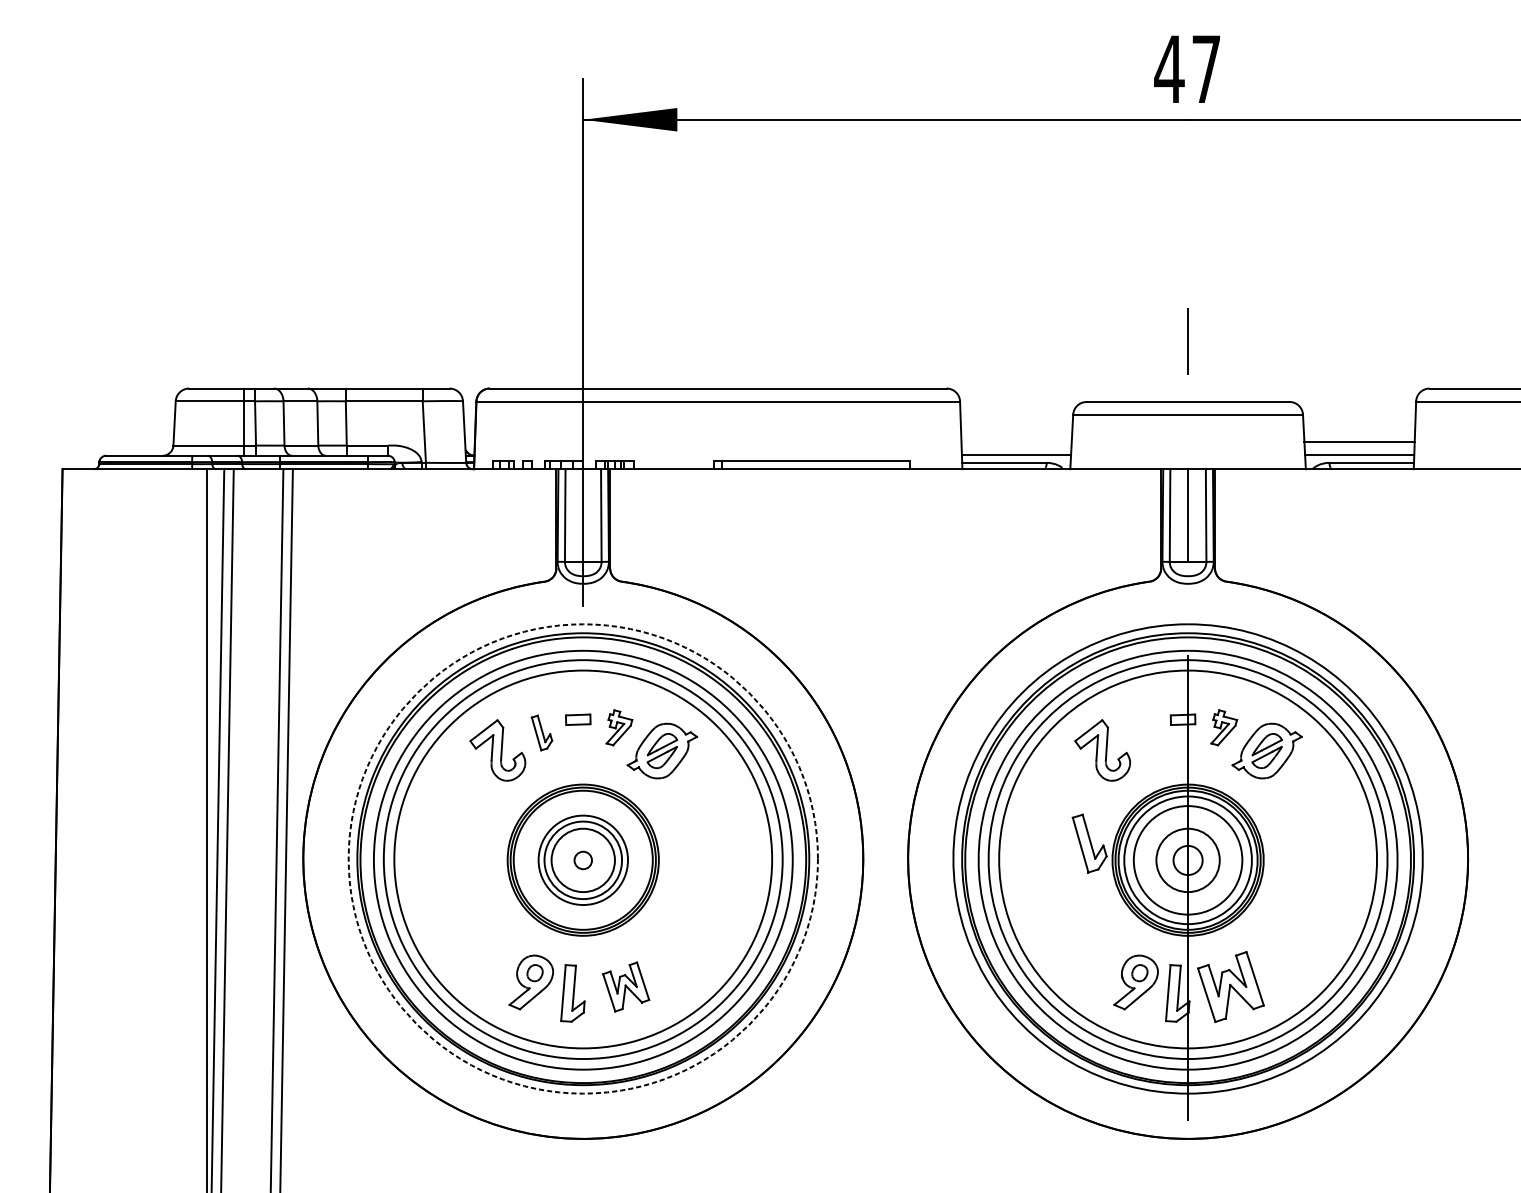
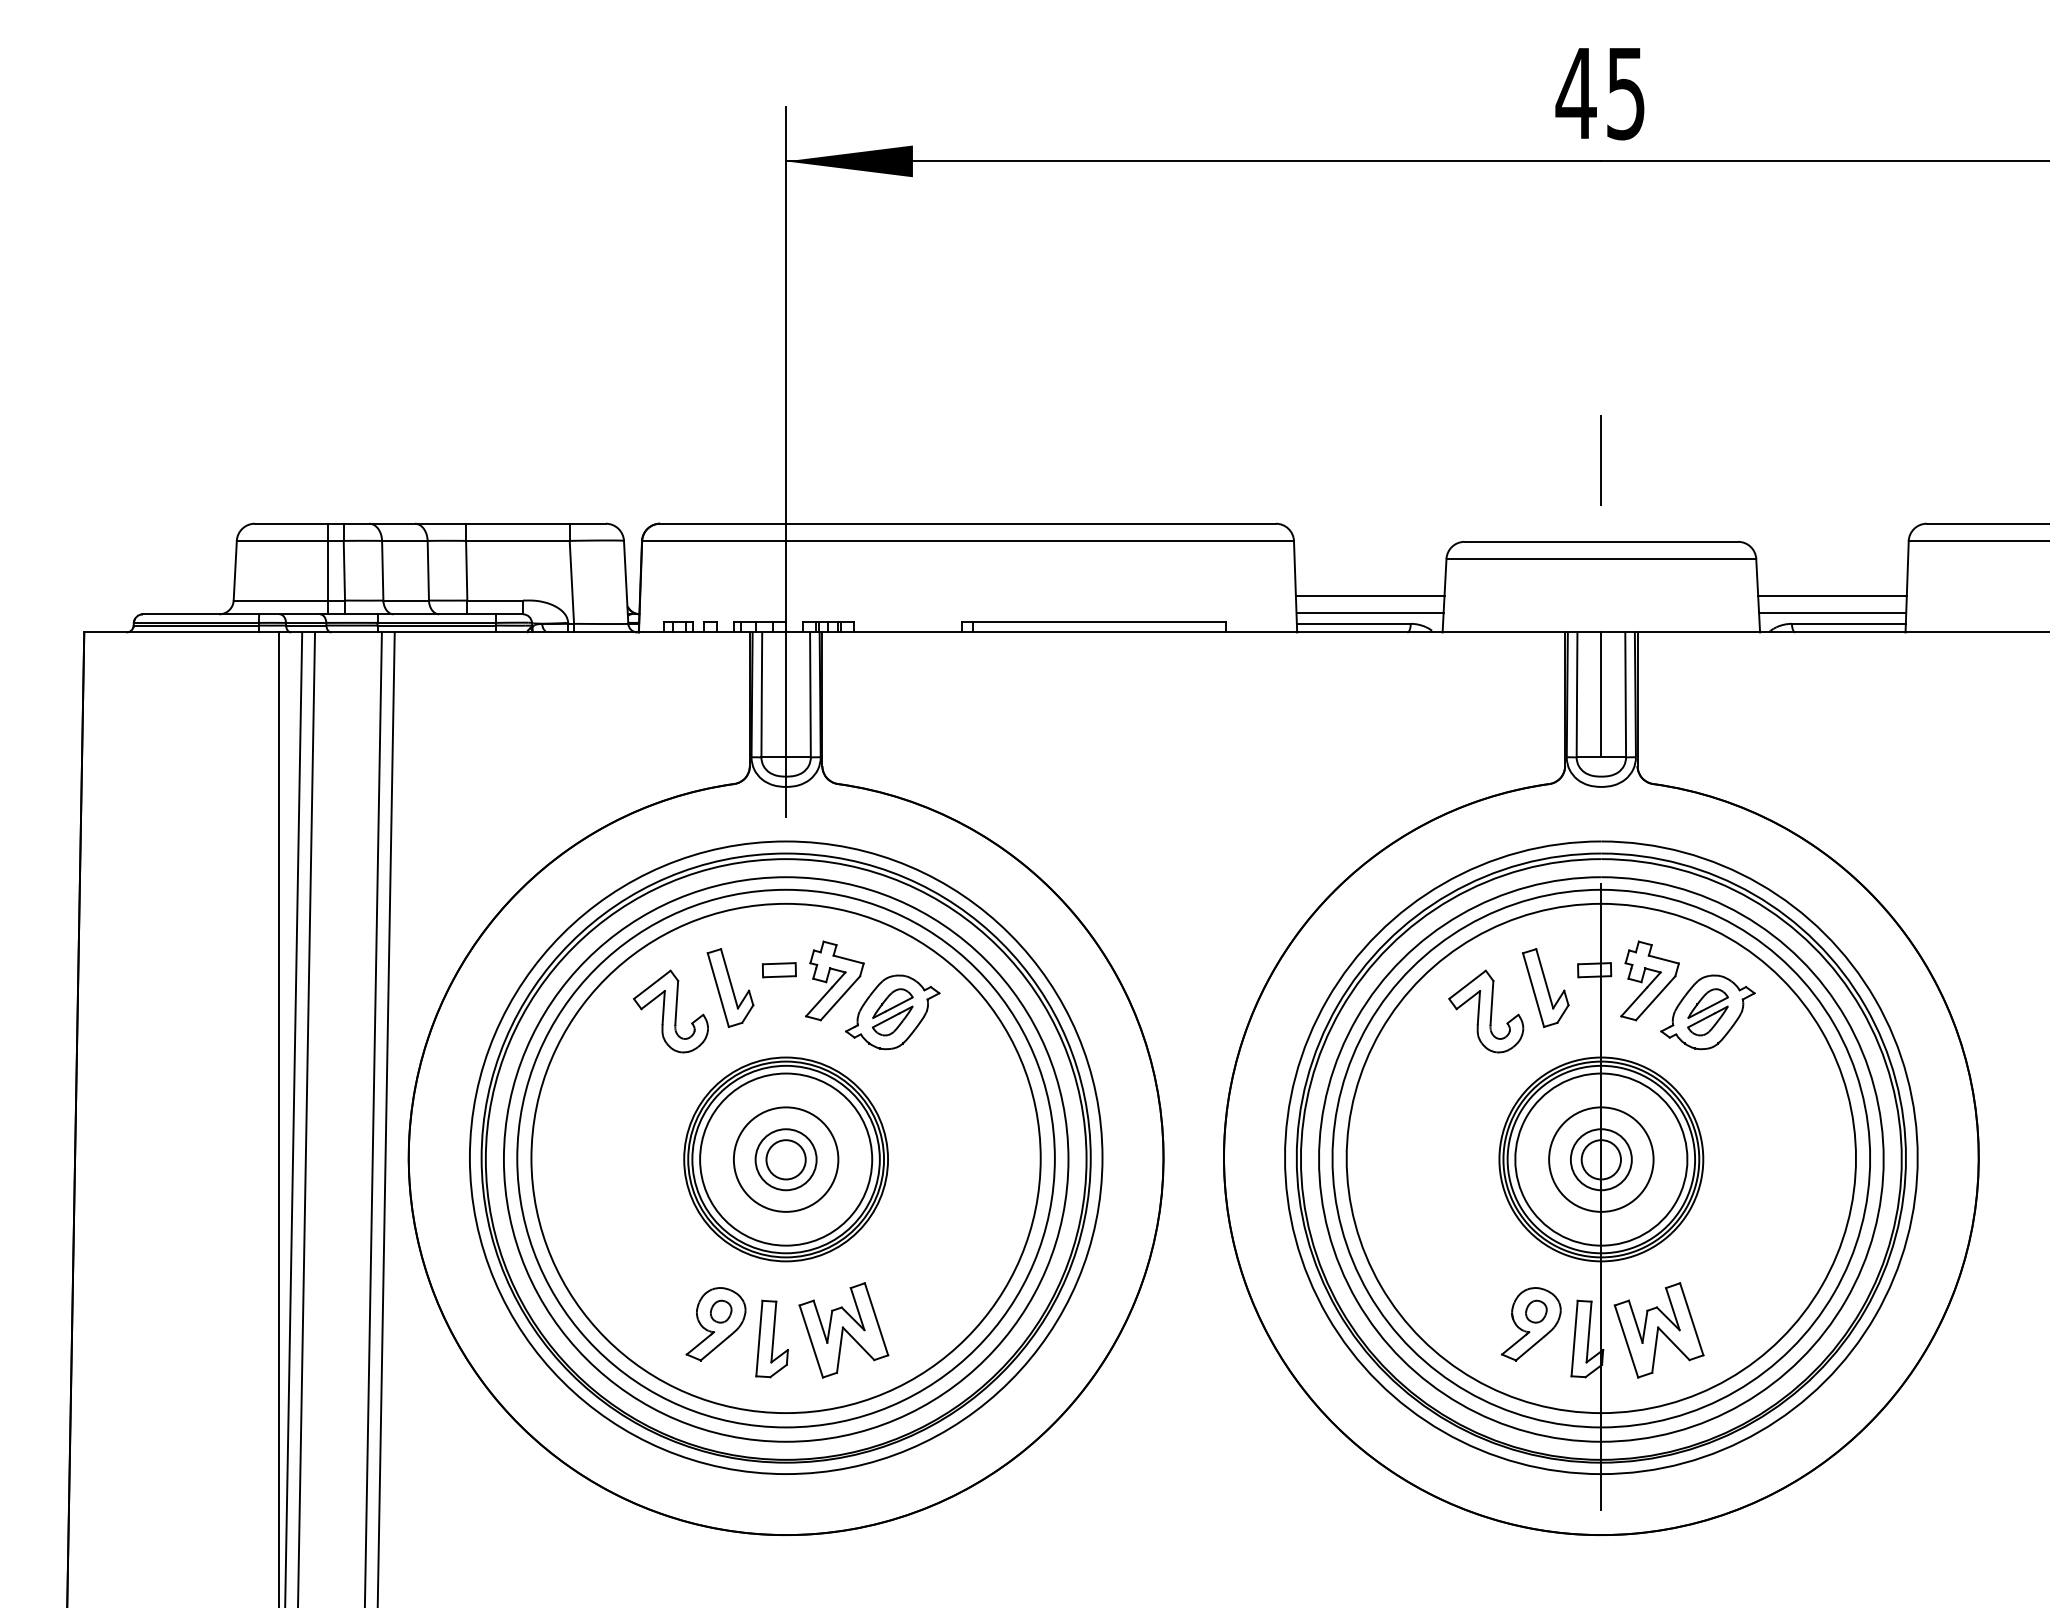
text: (1206, 70) -> (1625, 94), 47 -> 45
line: (1016, 442) -> (1369, 596), added
part: (619, 727) -> (834, 980), size x1.67
part: (1223, 727) -> (1649, 980), size x1.67
part: (542, 732) -> (730, 987), size x1.67
part: (1089, 843) -> (1545, 987), moved
circle: (582, 858) -> (785, 1157), dashed -> solid
circle: (582, 860) -> (785, 1159), size x0.71
circle: (582, 860) -> (785, 1159), size x1.67
circle: (583, 860) -> (786, 1159), size x1.43
circle: (1187, 860) -> (1600, 1159), size x0.71
circle: (1188, 860) -> (1601, 1159), size x0.71
part: (625, 987) -> (843, 1330), size x1.43

